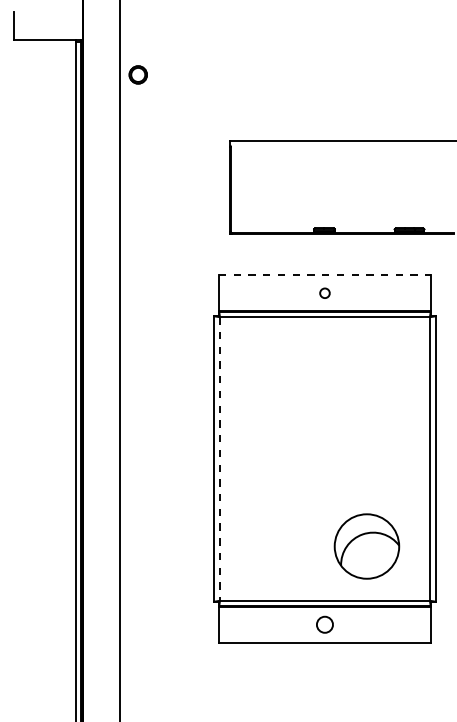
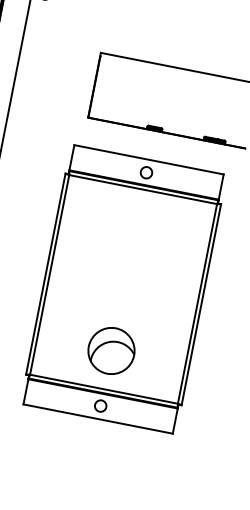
line: (325, 274) -> (149, 159), dashed -> solid
circle: (324, 293) -> (146, 172), size x1.67
line: (219, 458) -> (49, 274), dashed -> solid
part: (366, 546) -> (111, 350), moved

